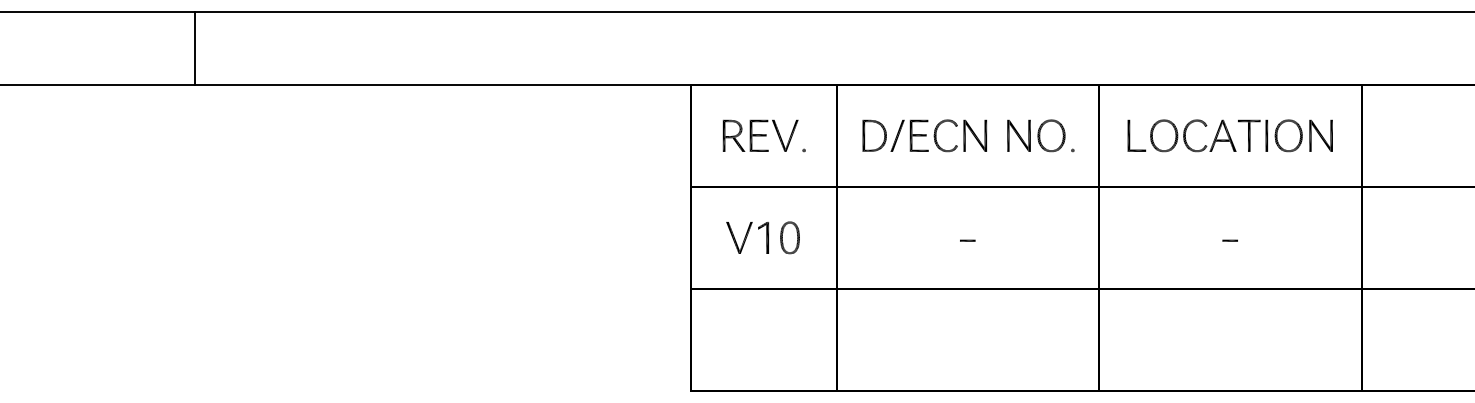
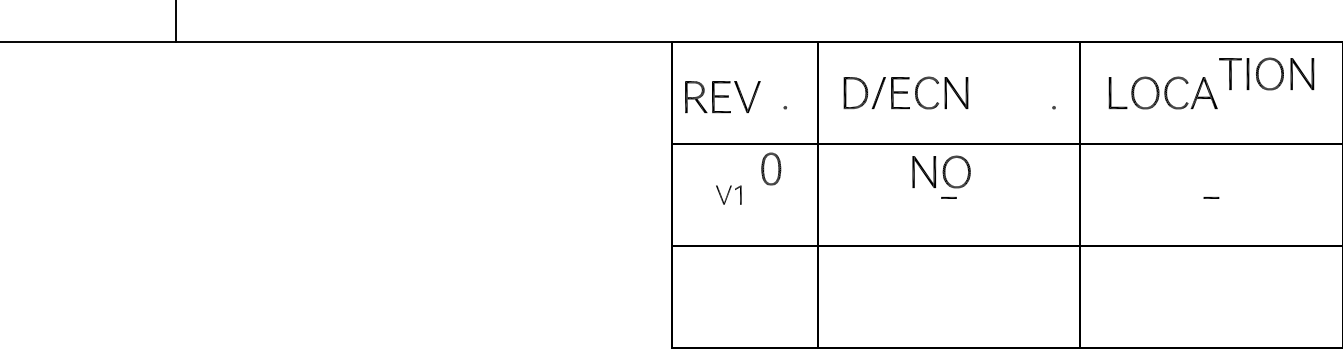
part: (760, 135) -> (722, 96), moved
part: (1036, 135) -> (941, 171), moved
part: (1285, 135) -> (1266, 73), moved
part: (747, 237) -> (728, 194), size x0.6
part: (789, 237) -> (770, 168), moved

